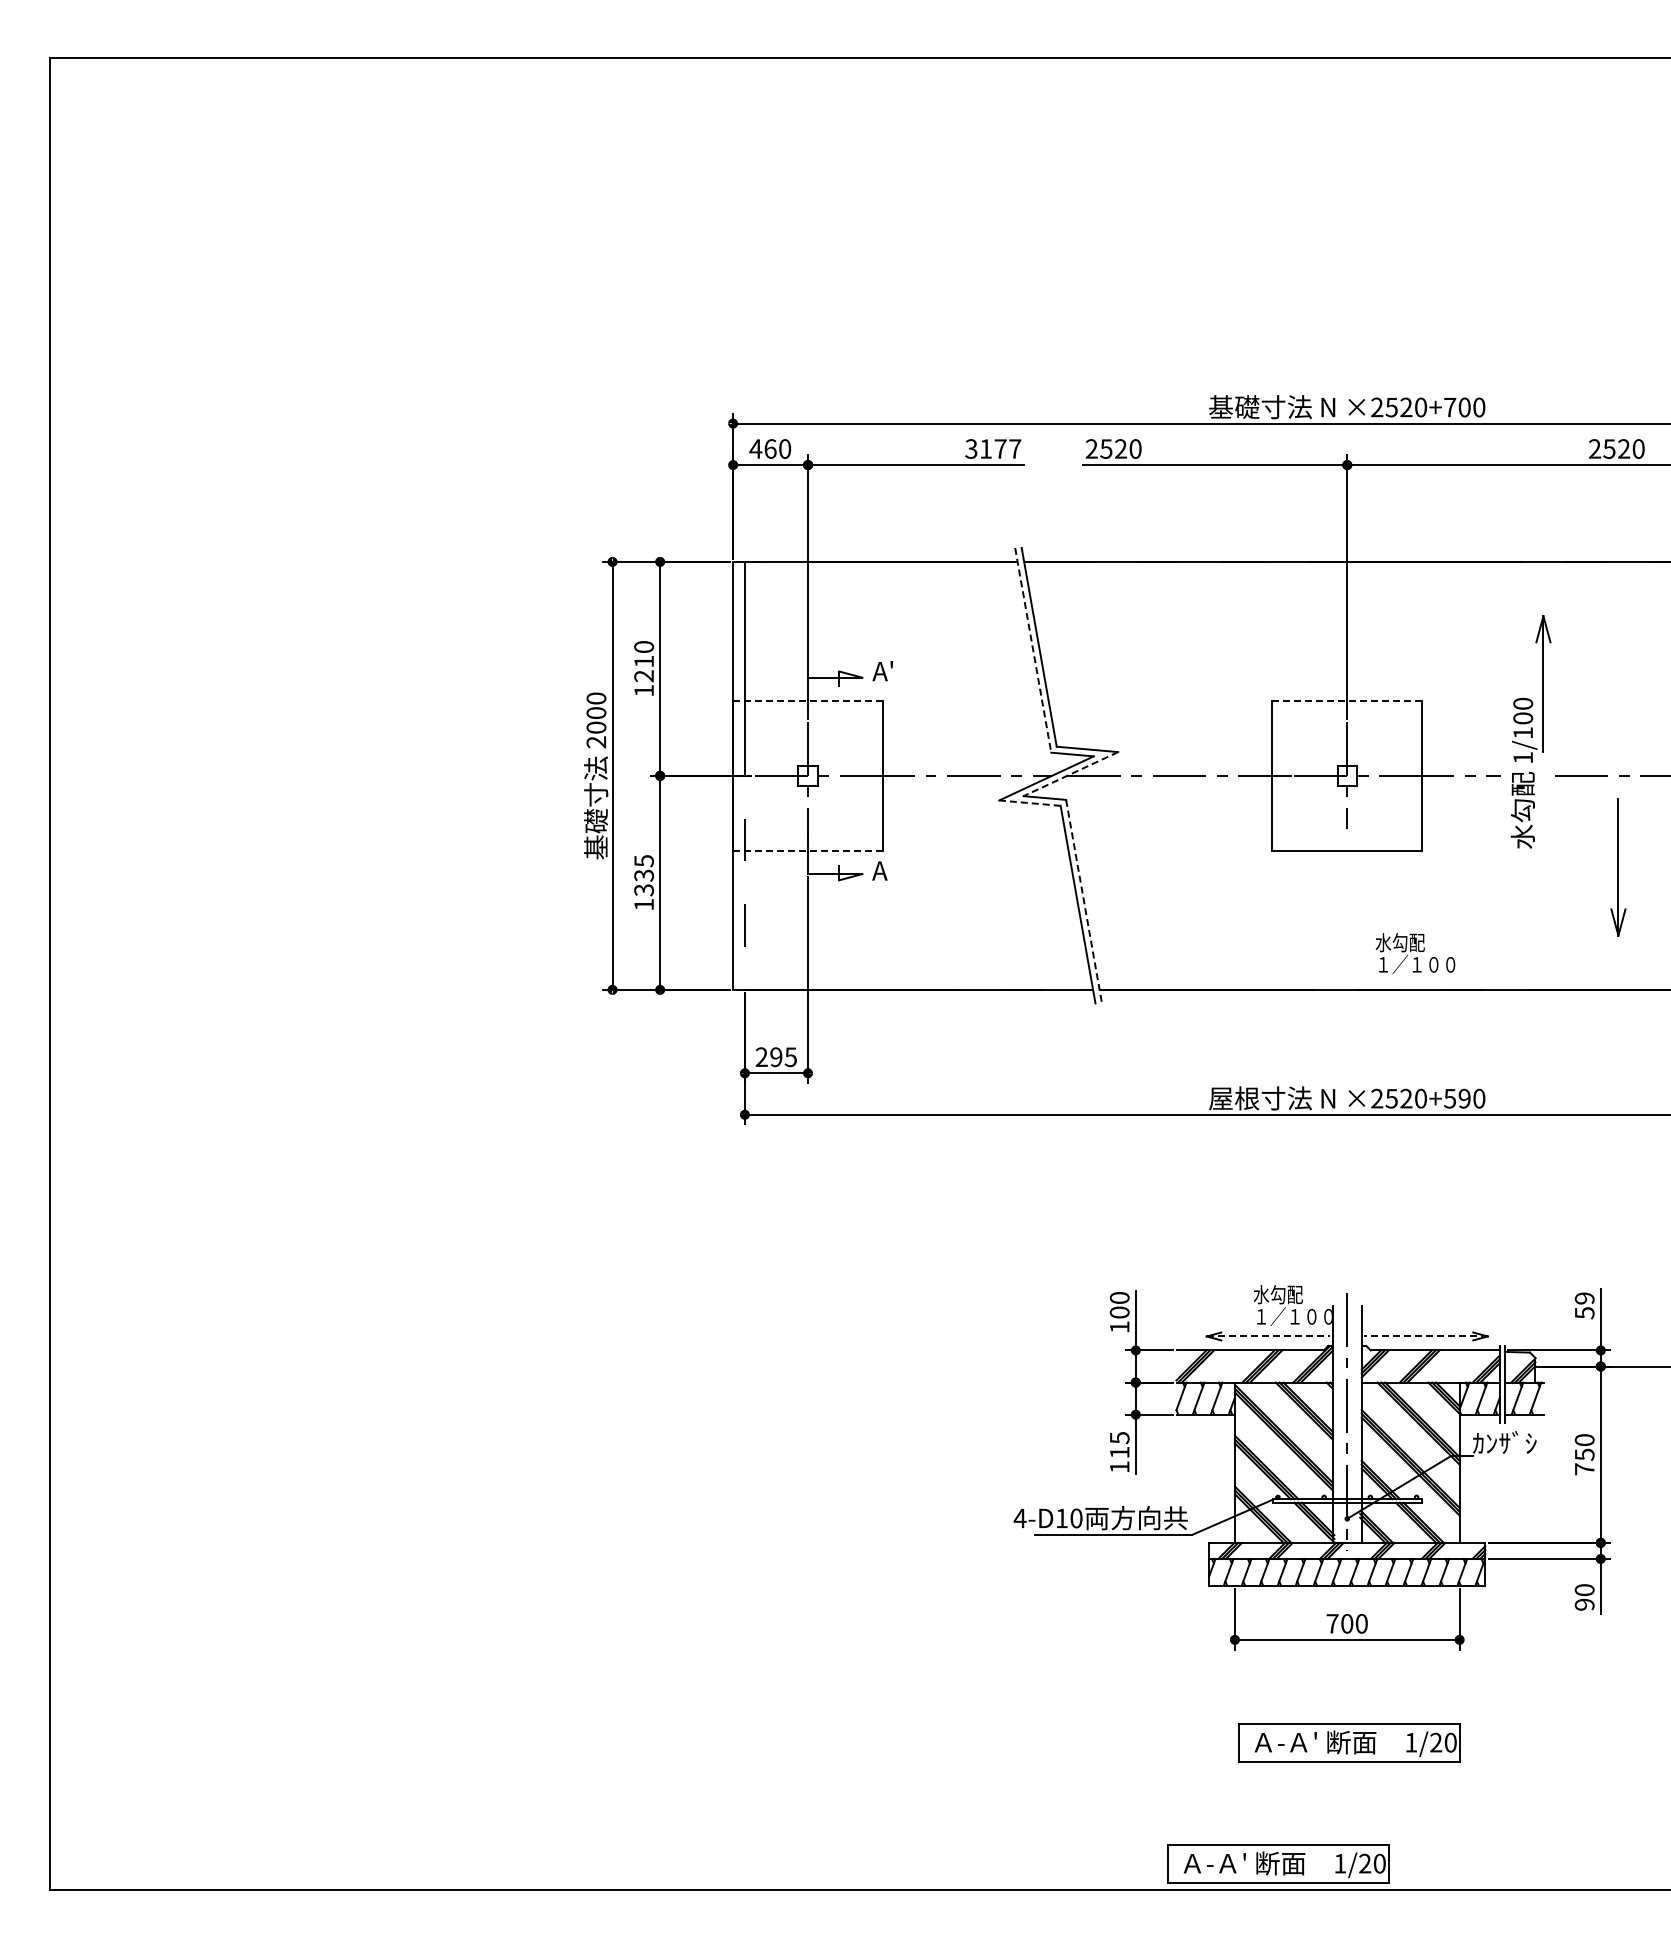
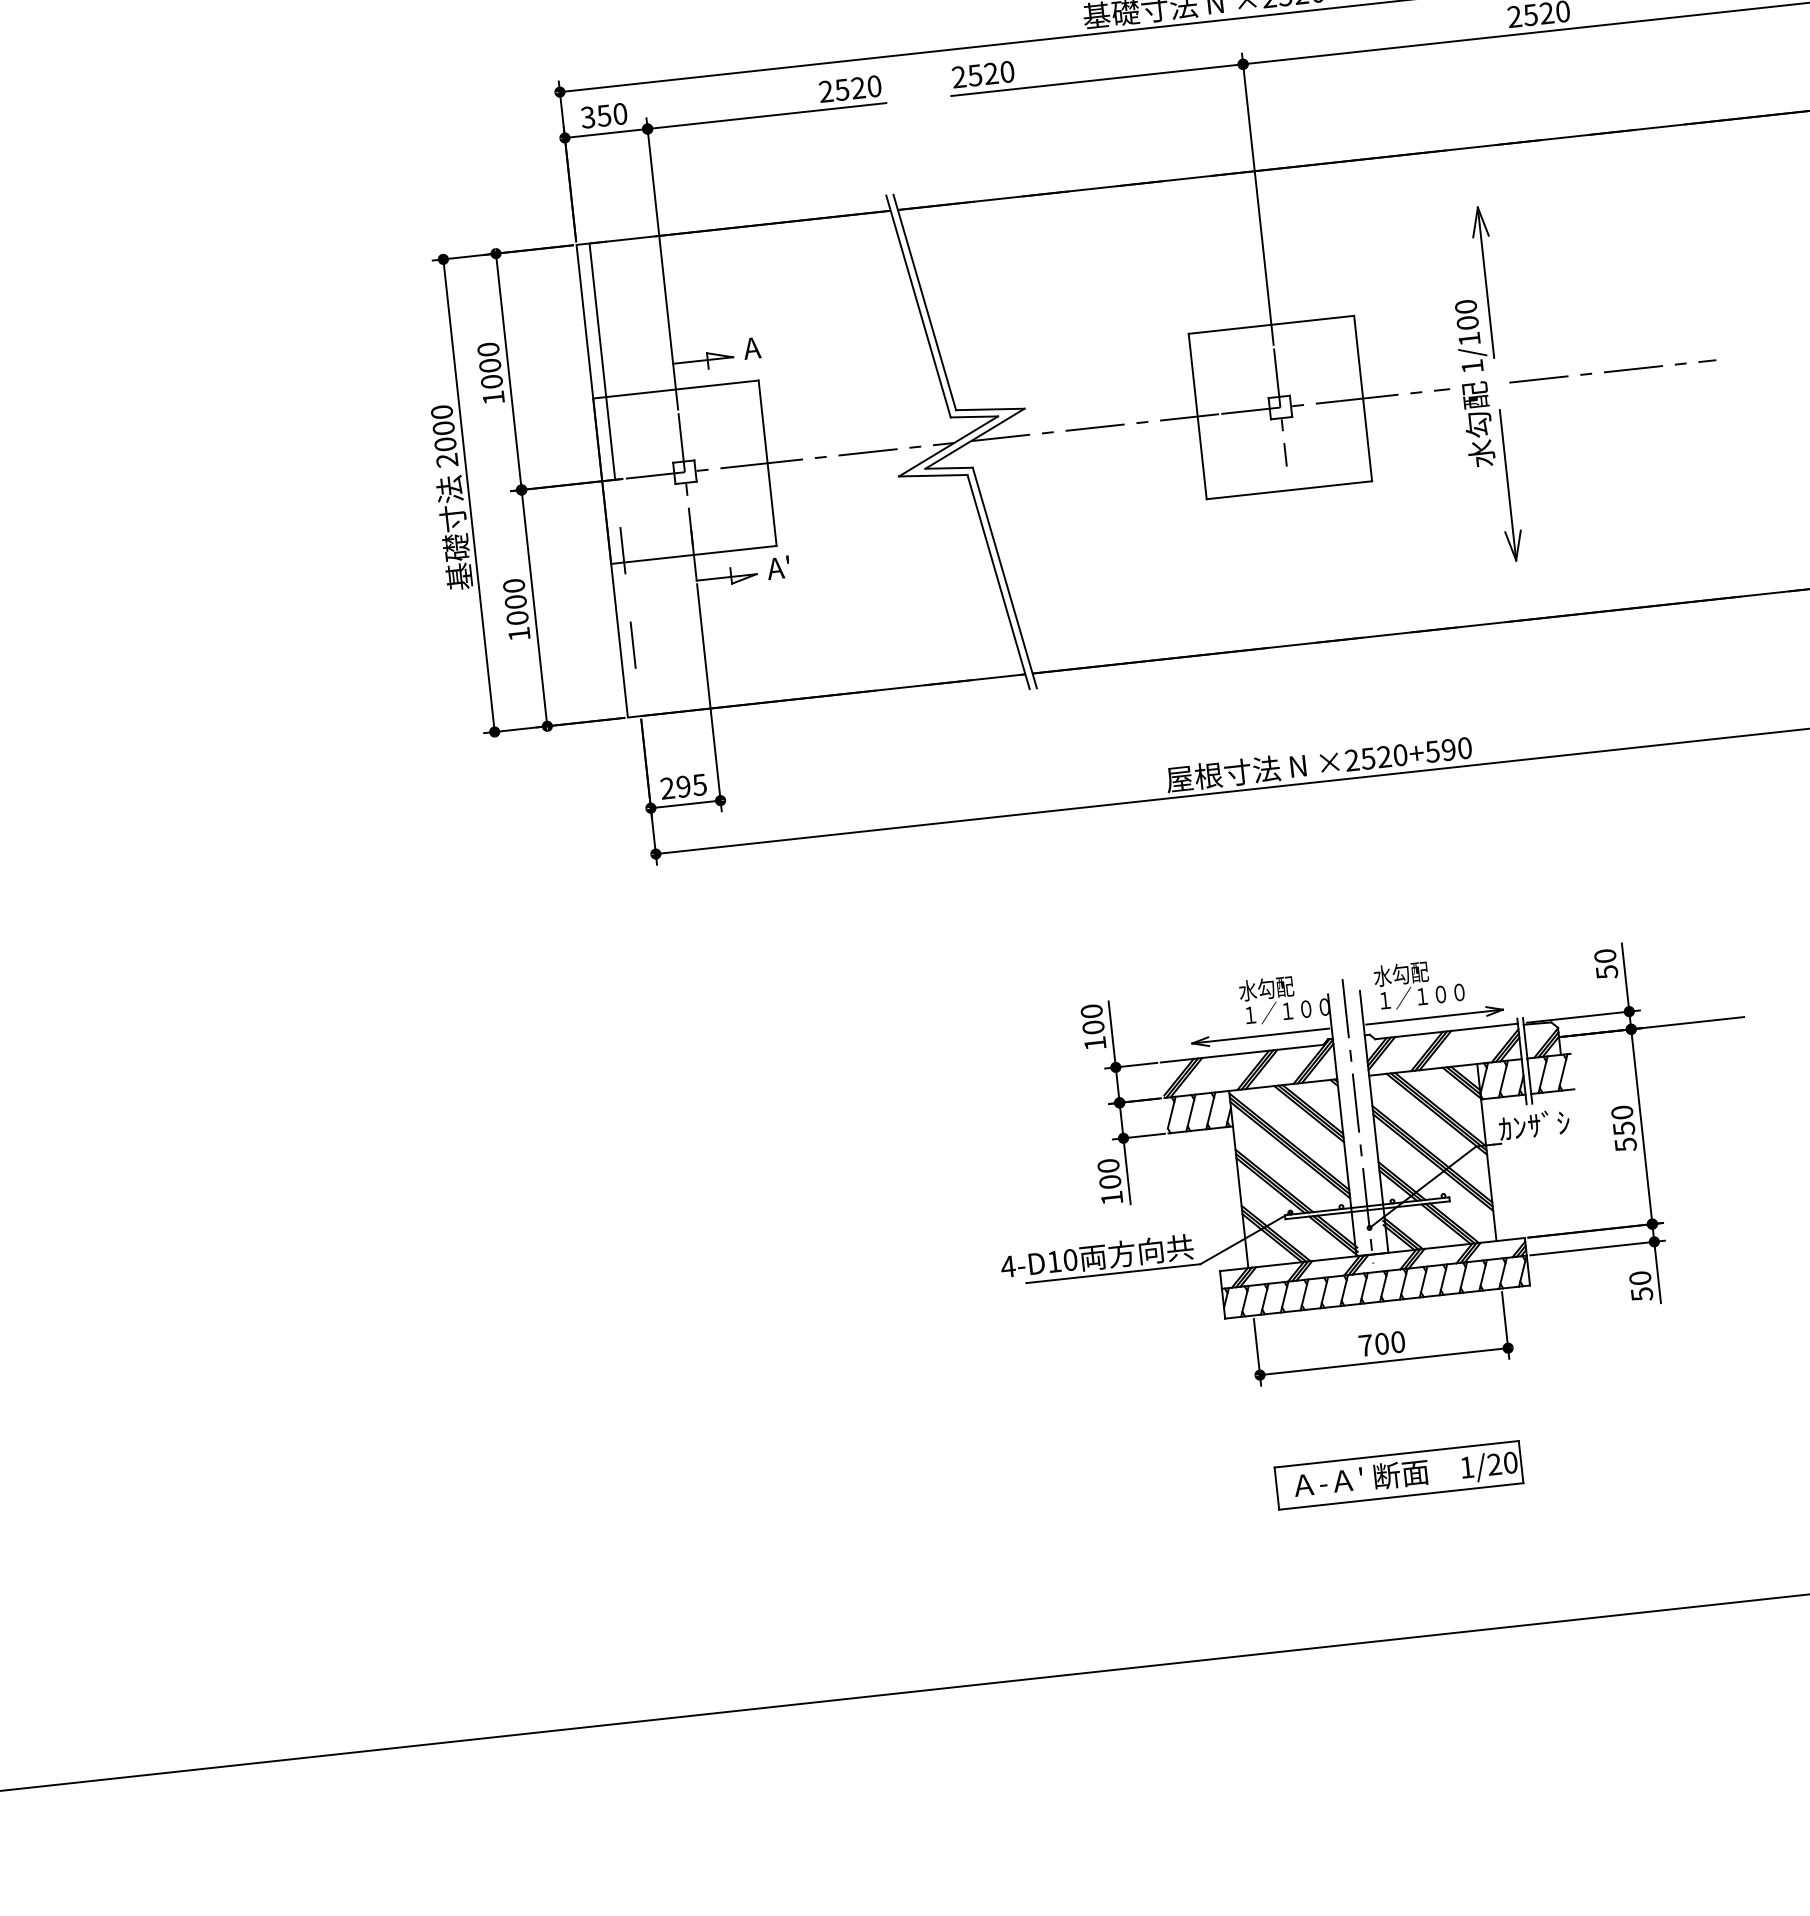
text: (762, 448) -> (595, 116), 460 -> 350
text: (993, 448) -> (850, 88), 3177 -> 2520
line: (1033, 650) -> (918, 306), dashed -> solid
text: (891, 664) -> (763, 339), A' -> A
text: (644, 668) -> (491, 373), 1210 -> 1000
line: (808, 701) -> (676, 390), dashed -> solid
line: (1347, 701) -> (1271, 325), dashed -> solid
line: (1070, 774) -> (974, 439), dashed -> solid
line: (1029, 803) -> (932, 476), dashed -> solid
line: (808, 850) -> (694, 554), dashed -> solid
text: (891, 863) -> (787, 558), A -> A'
part: (1618, 867) -> (1508, 485), moved
text: (643, 875) -> (515, 601), 1335 -> 1000
line: (1084, 902) -> (1005, 578), dashed -> solid
text: (1415, 953) -> (1419, 984), moved
text: (1584, 1298) -> (1605, 956), 59 -> 50
line: (1268, 1336) -> (1260, 1036), dashed -> solid
line: (1425, 1336) -> (1434, 1017), dashed -> solid
text: (1119, 1445) -> (1109, 1174), 115 -> 100
text: (1584, 1469) -> (1625, 1145), 750 -> 550
text: (1584, 1604) -> (1641, 1294), 90 -> 50
part: (1278, 1863) -> (1334, 1616), removed

